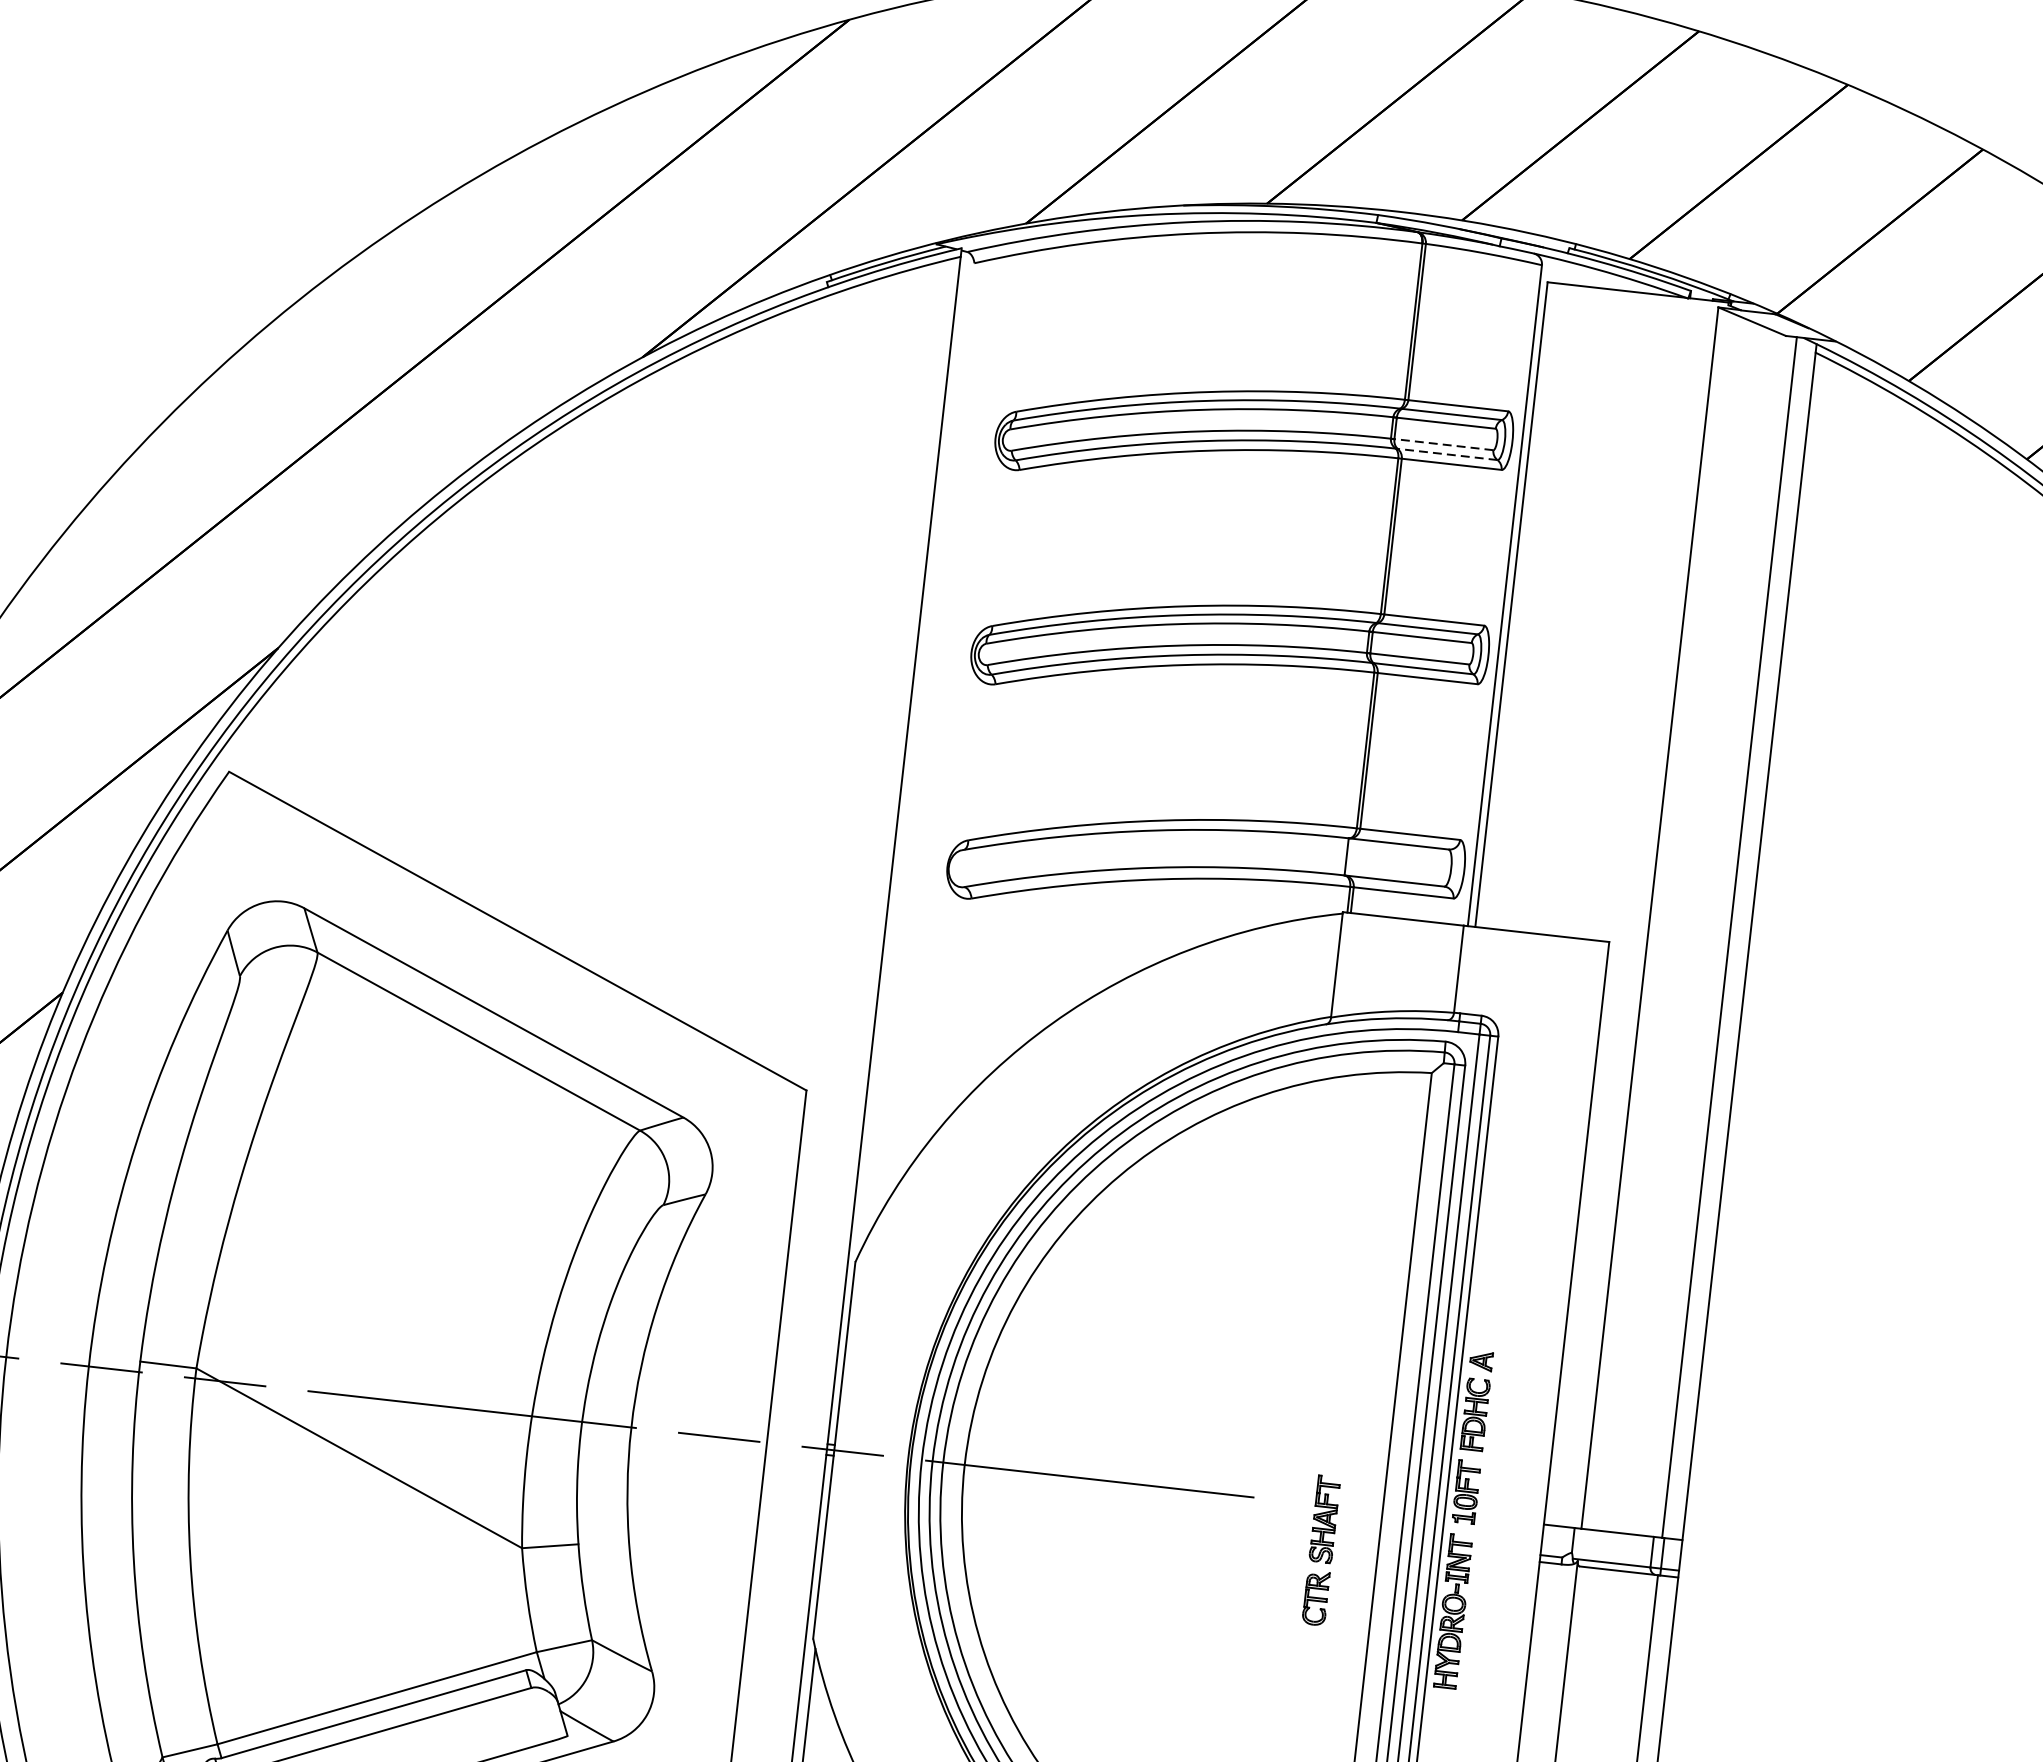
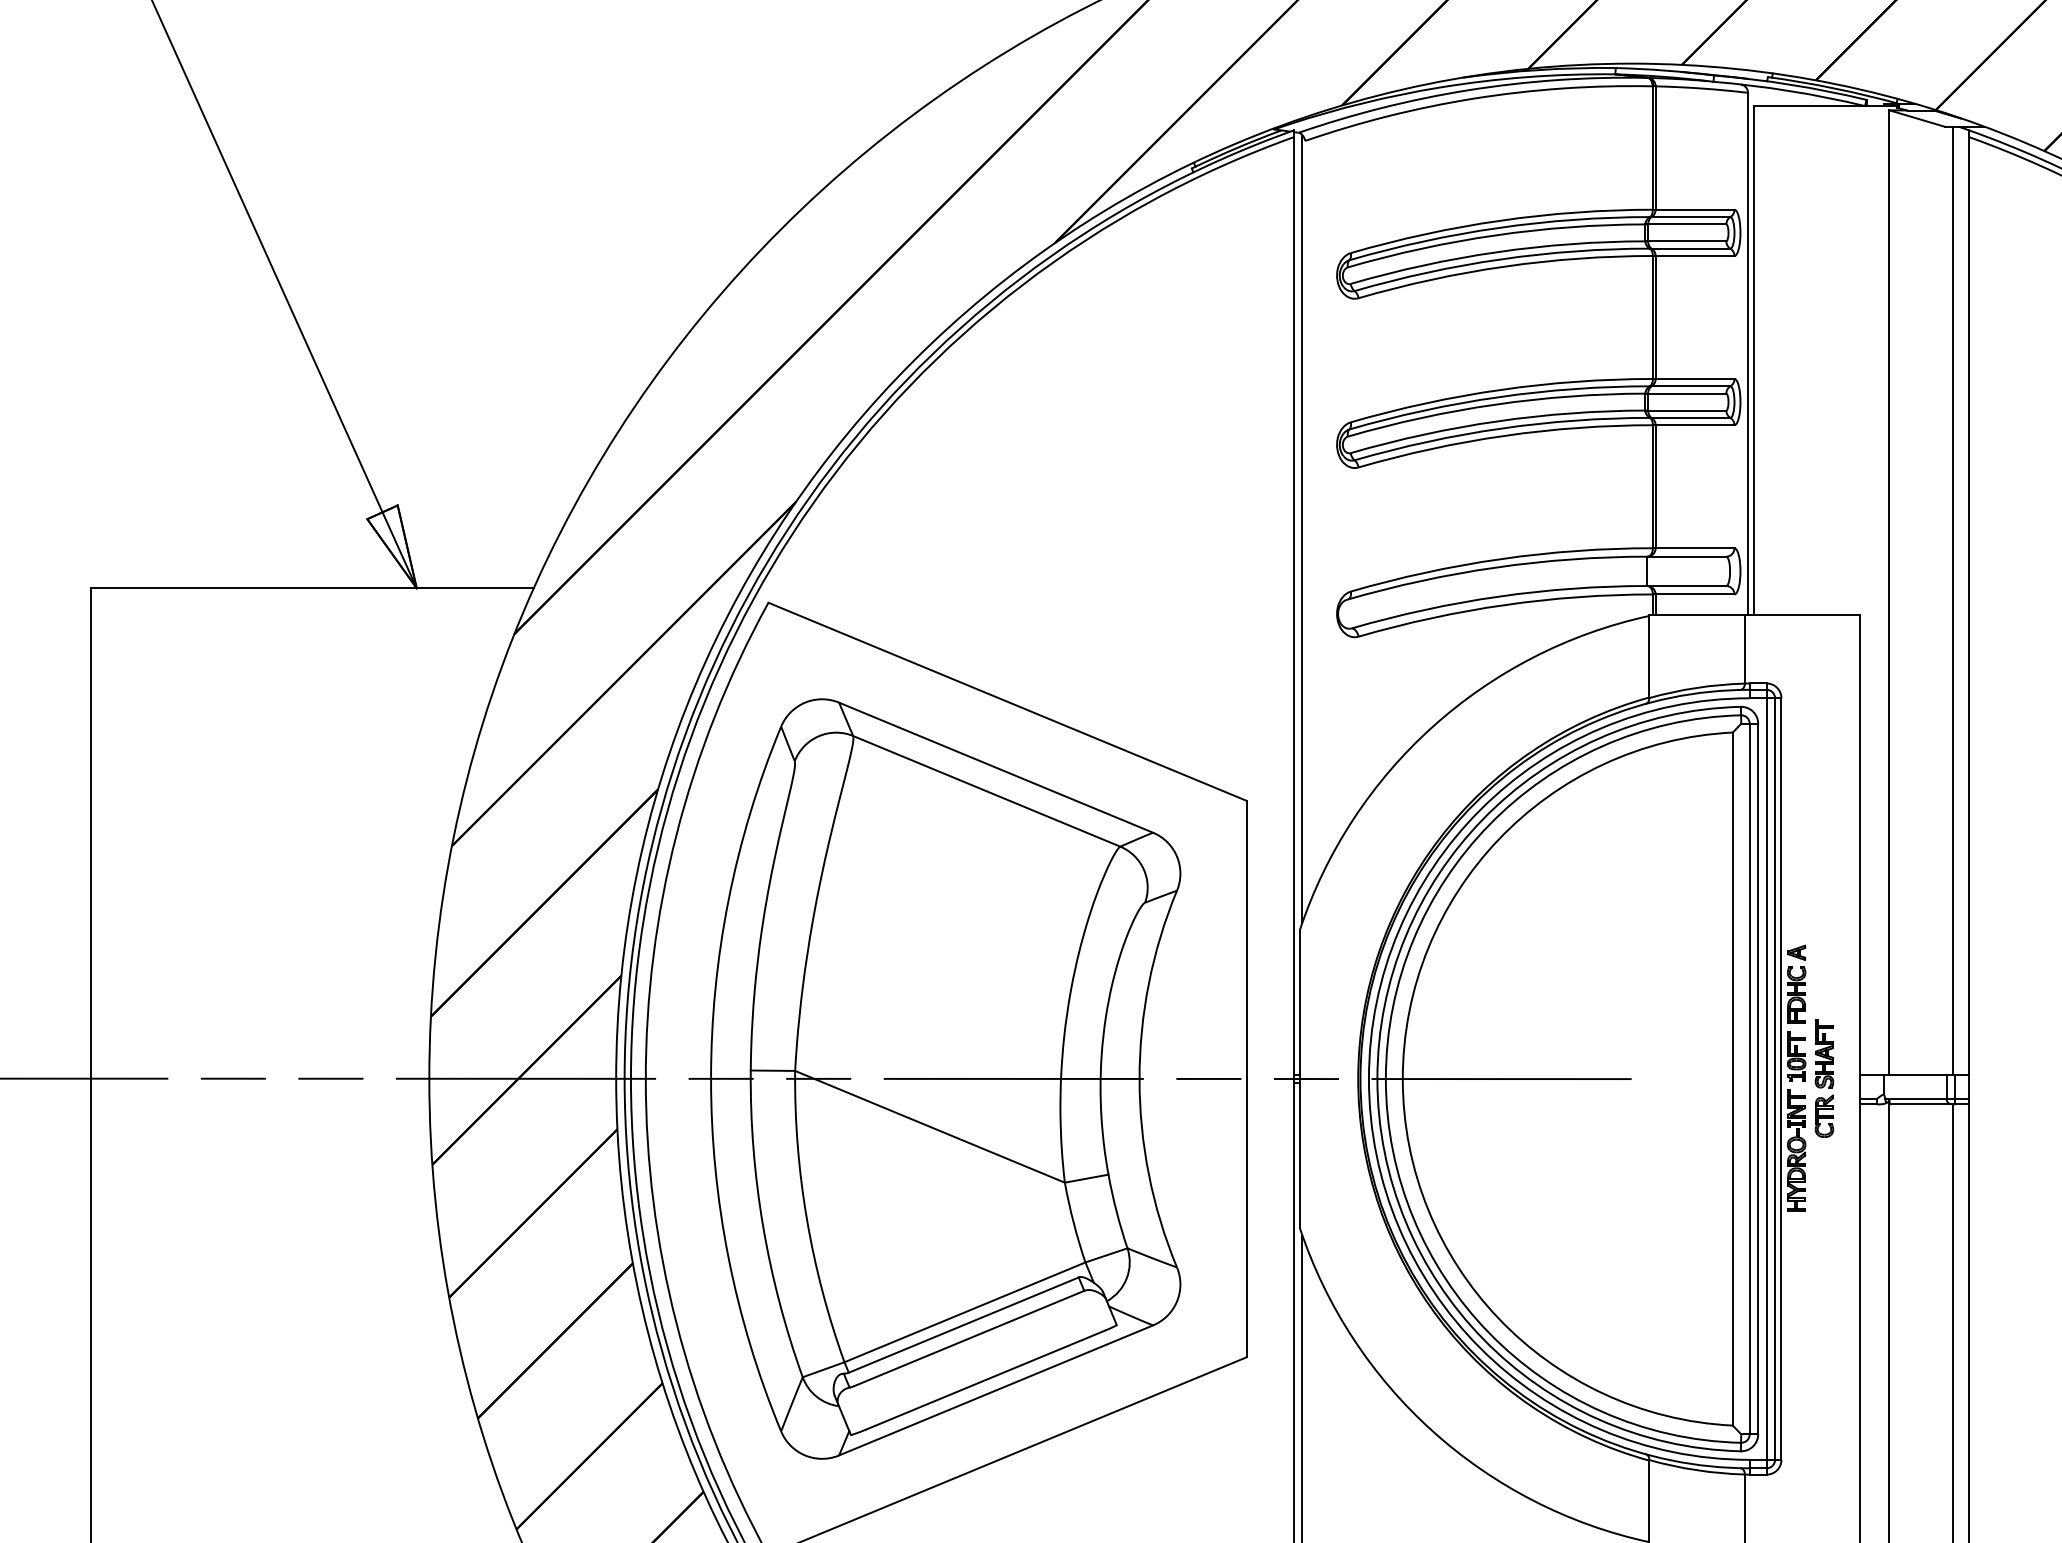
line: (1442, 444) -> (1686, 241), dashed -> solid
line: (1446, 454) -> (1690, 248), dashed -> solid
line: (915, 753) -> (1302, 528), added
part: (1321, 1550) -> (1824, 1078), moved

